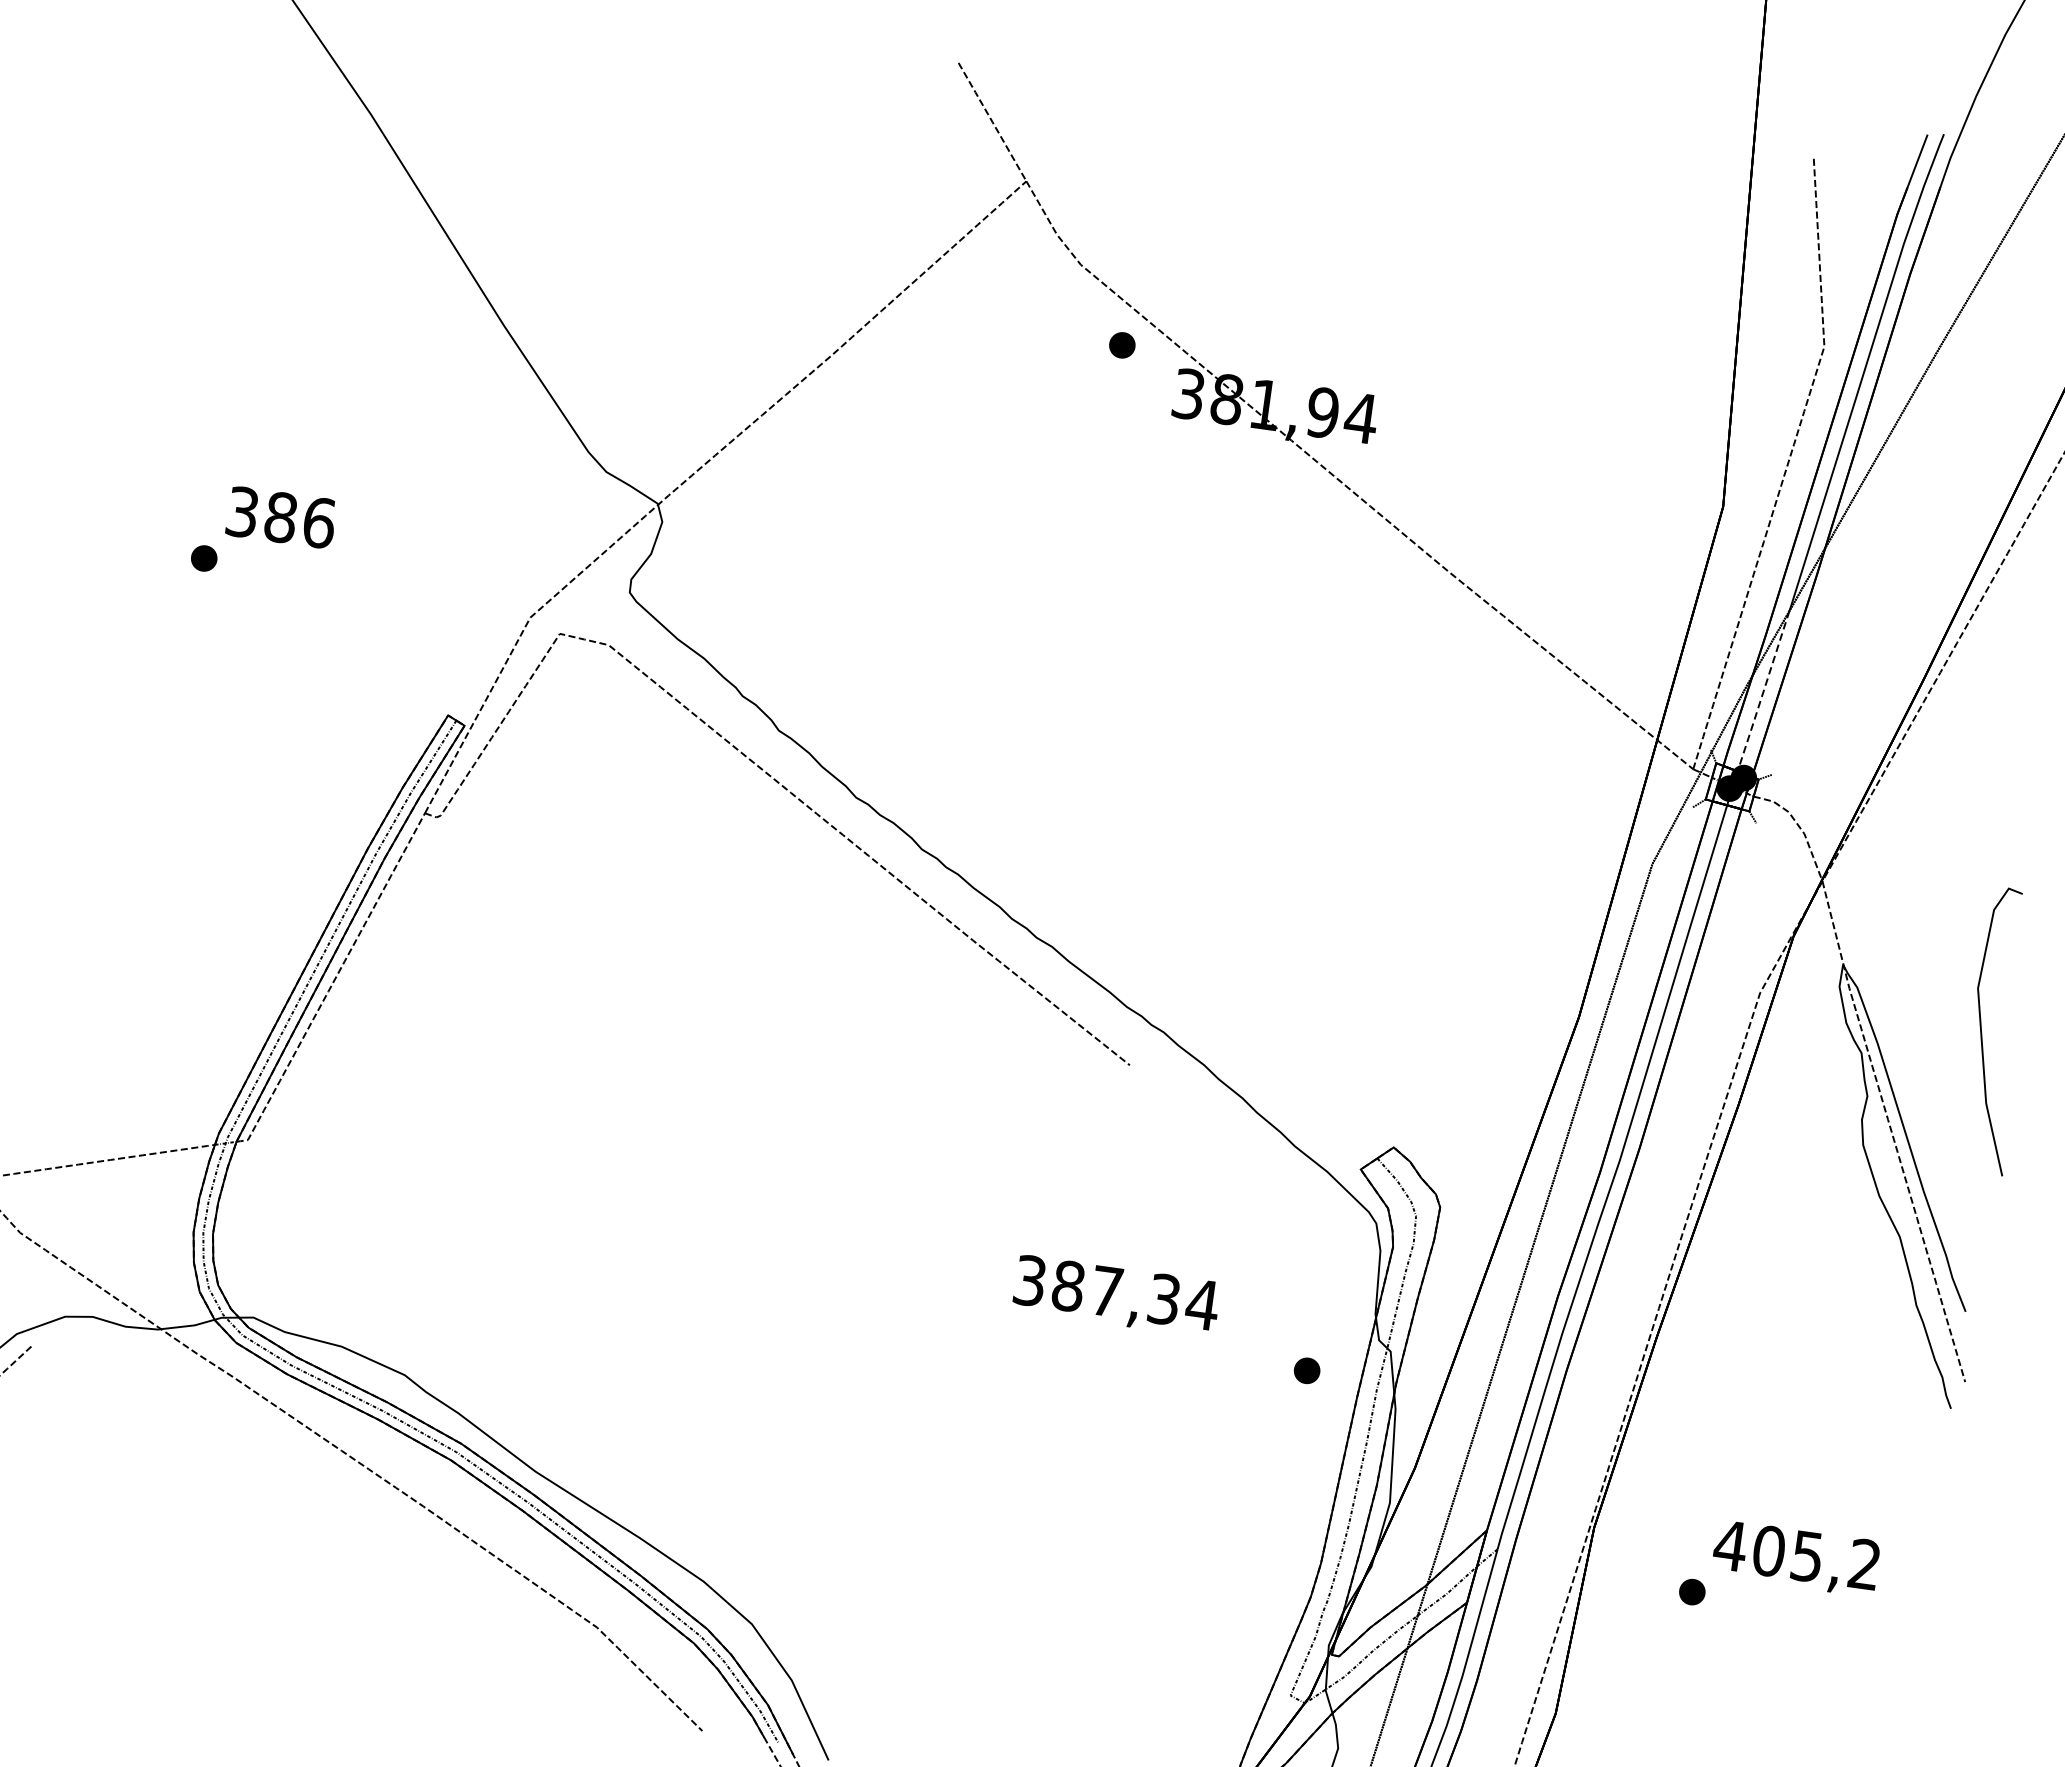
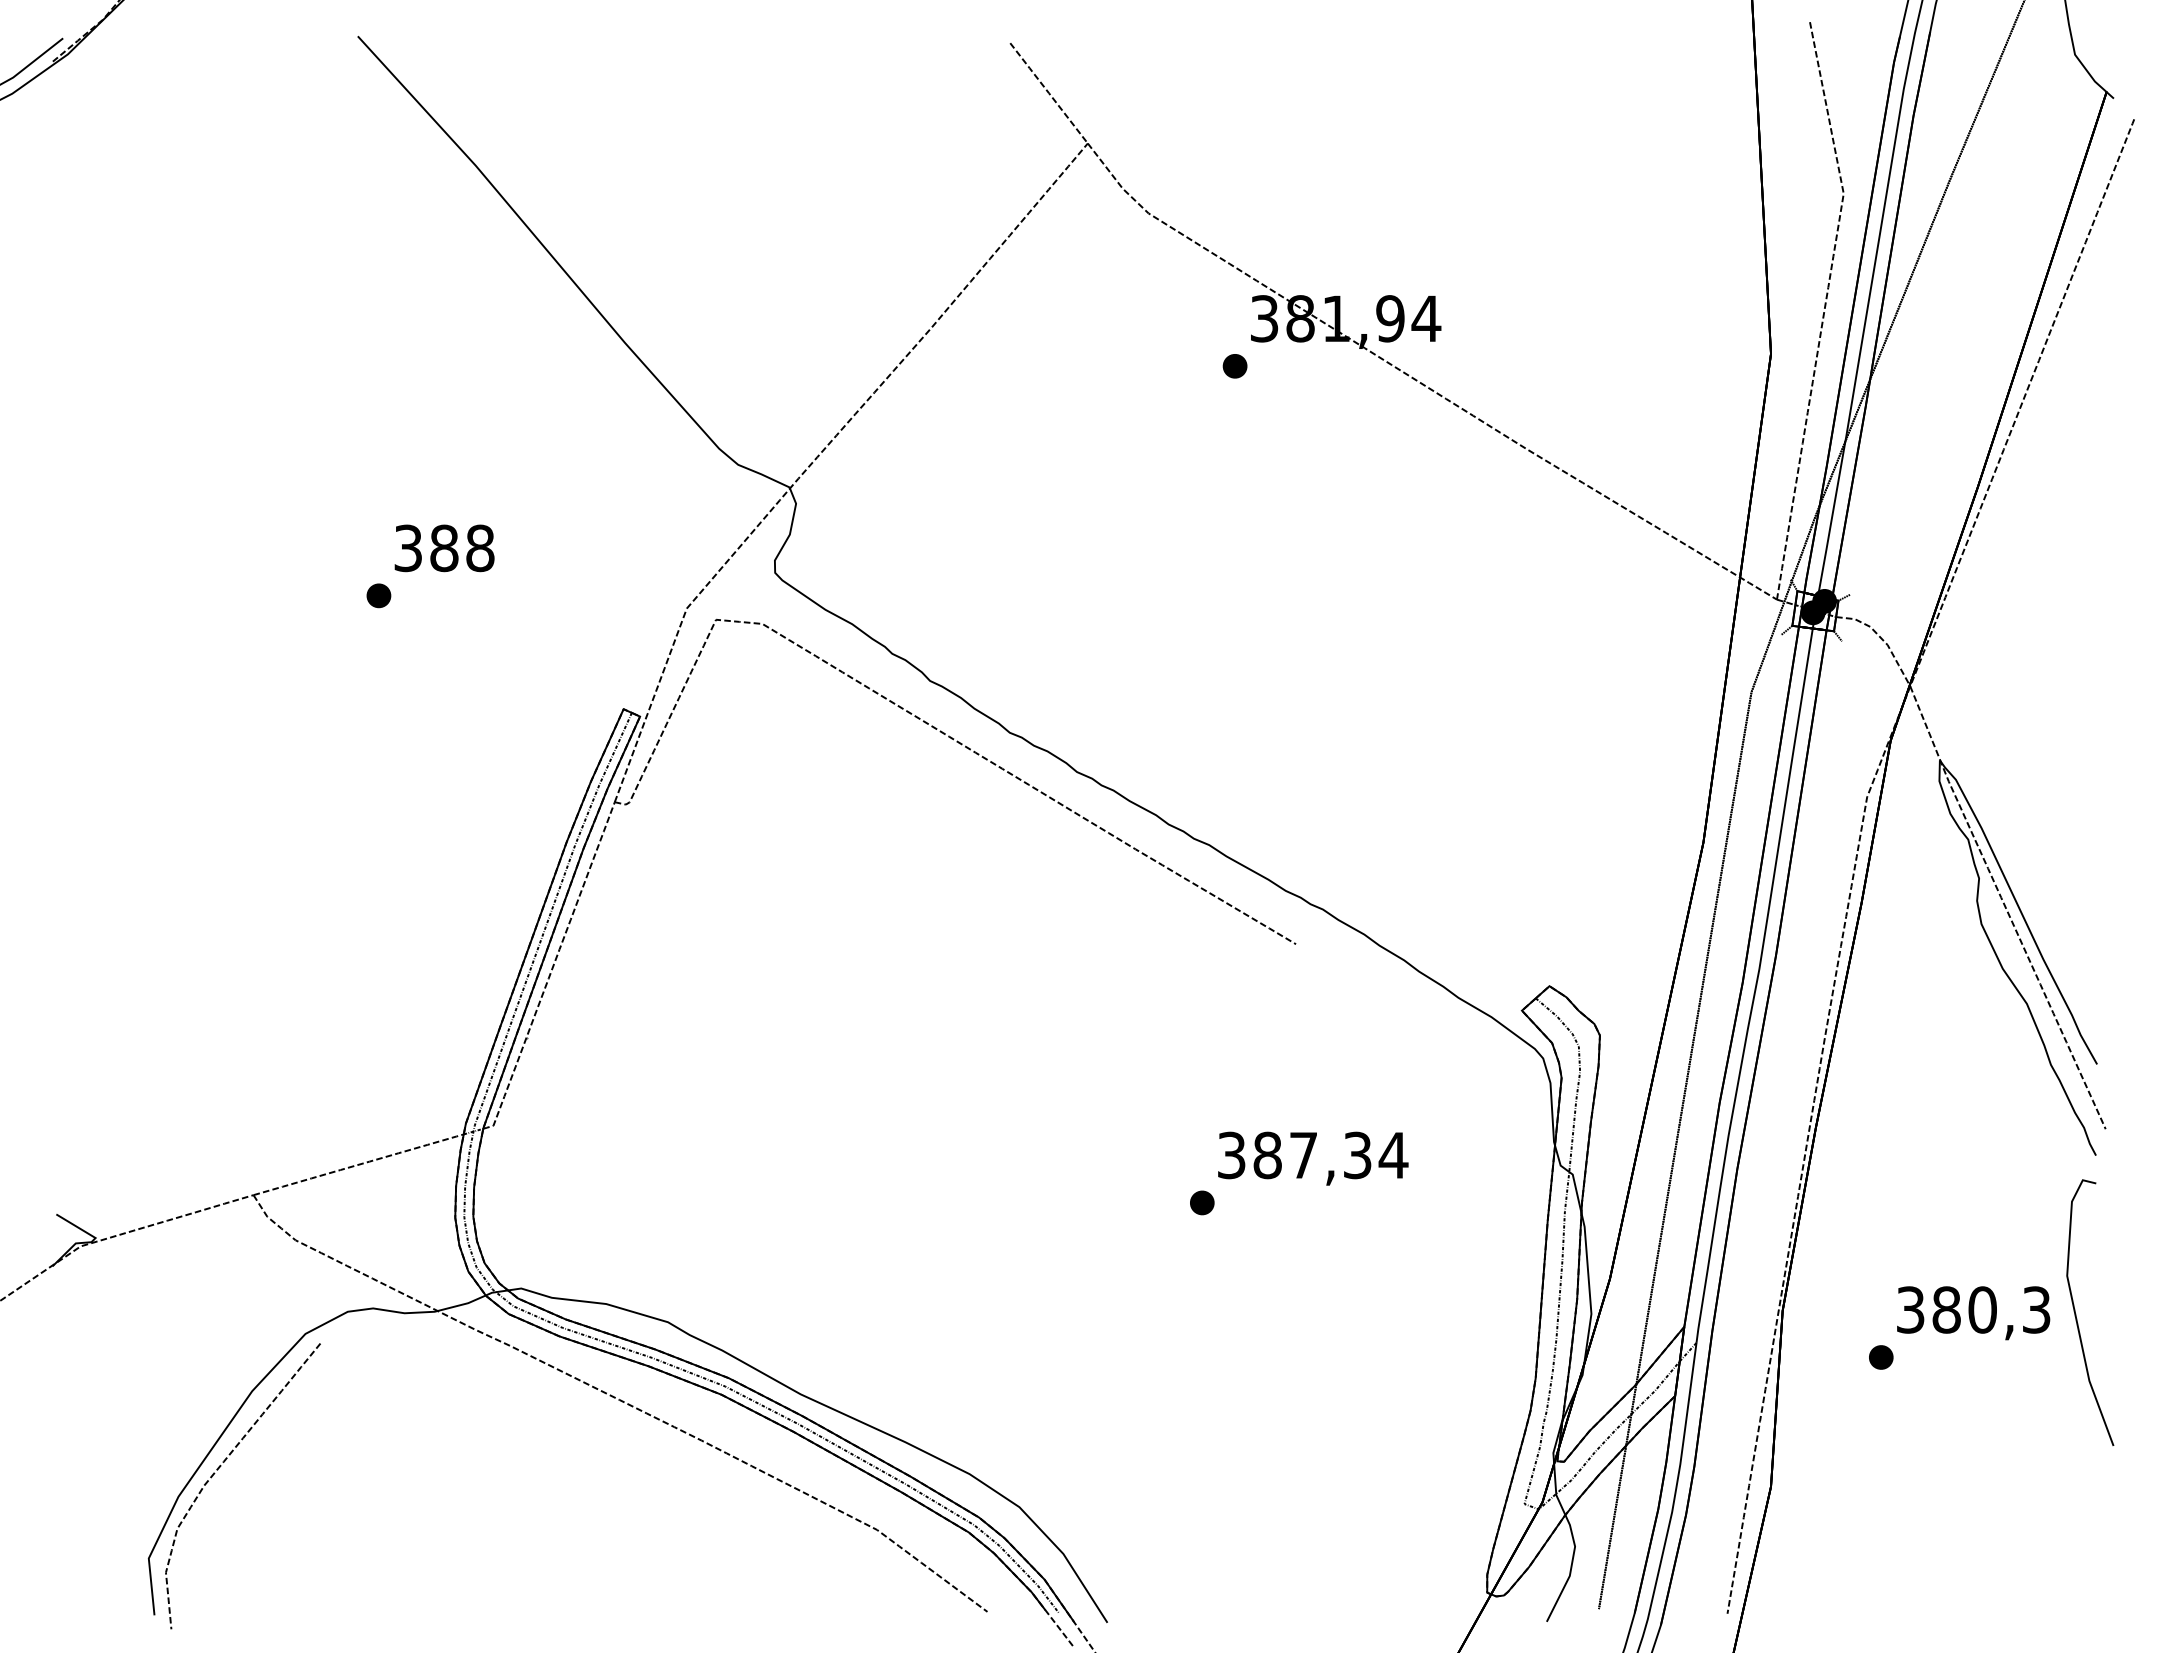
part: (1121, 345) -> (1234, 366), moved
text: (319, 522) -> (480, 547), 386 -> 388
line: (1763, 691) -> (1831, 519), dashed -> solid
curve: (1982, 1029) -> (2076, 1313), moved
part: (1307, 1370) -> (1202, 1202), moved
text: (1796, 1554) -> (1972, 1309), 405,2 -> 380,3

